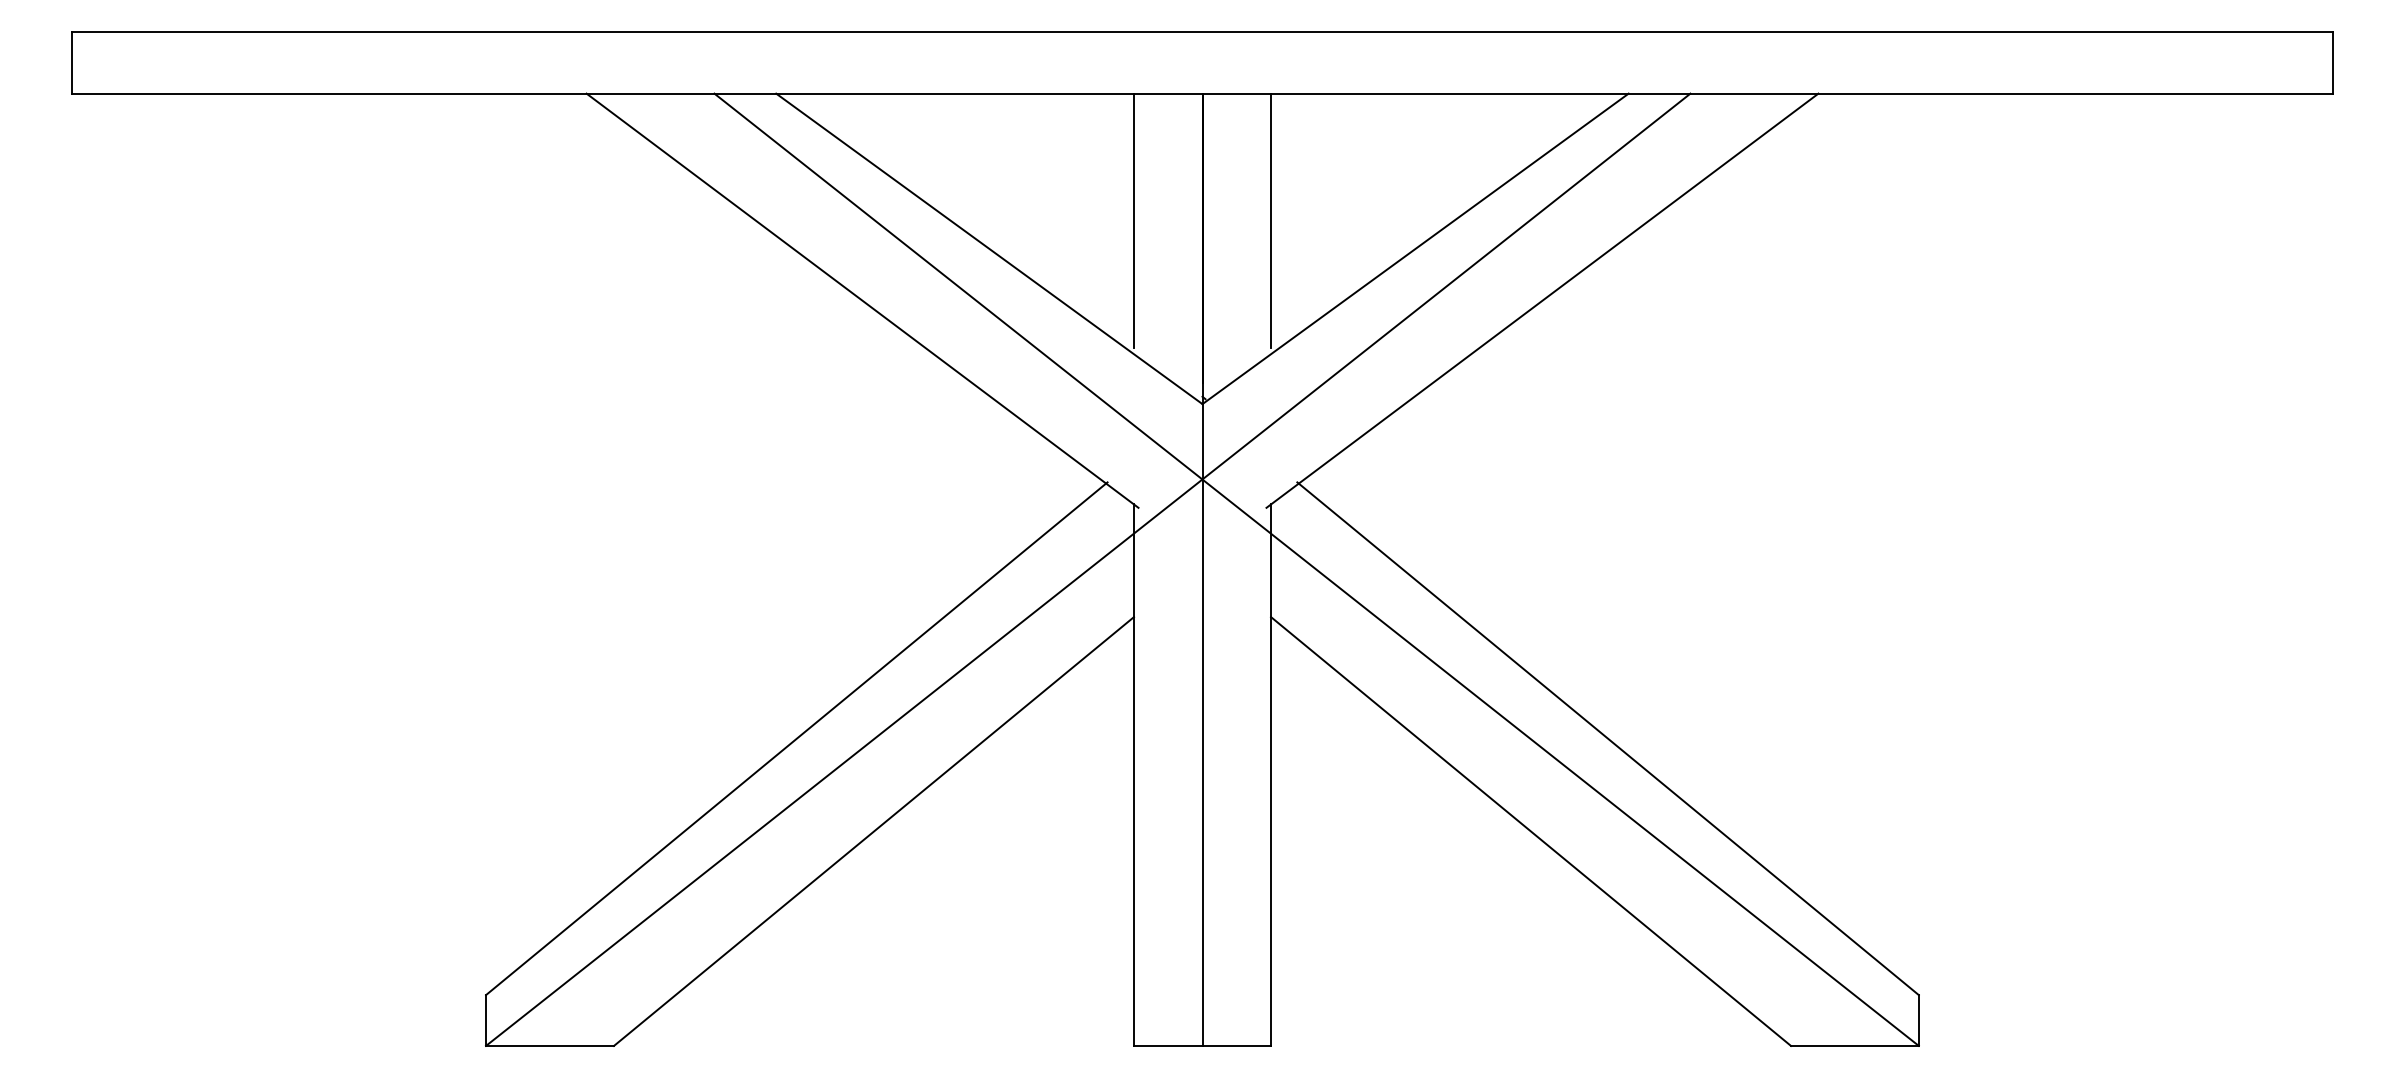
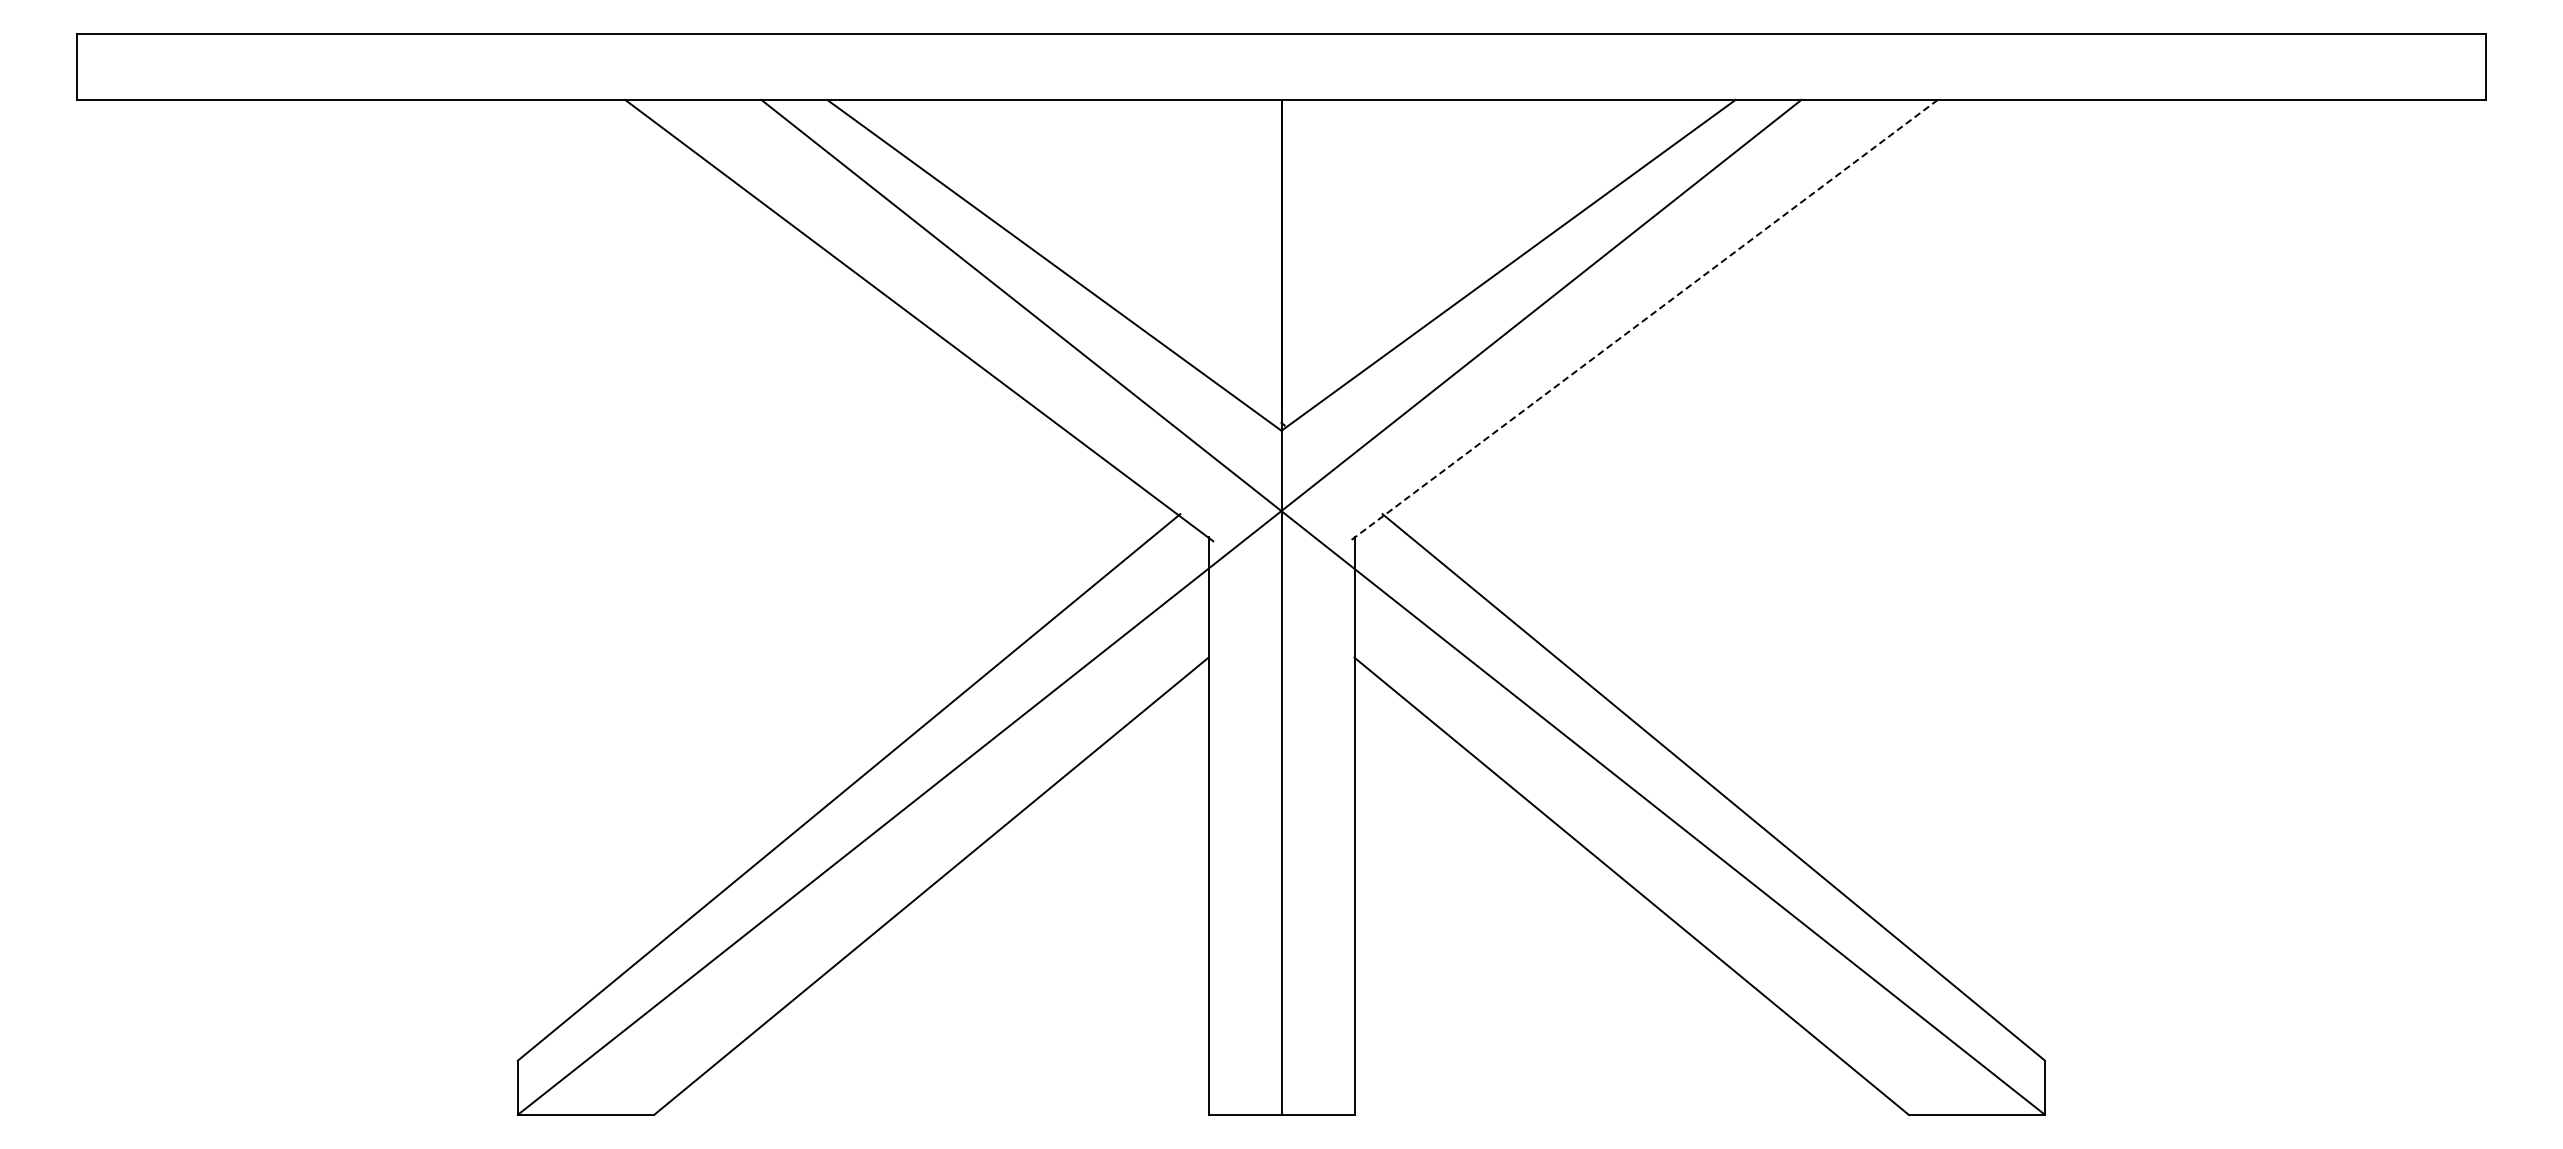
line: (1133, 219) -> (1208, 234), removed
line: (1271, 219) -> (1354, 234), removed
line: (1542, 300) -> (1643, 320), solid -> dashed

